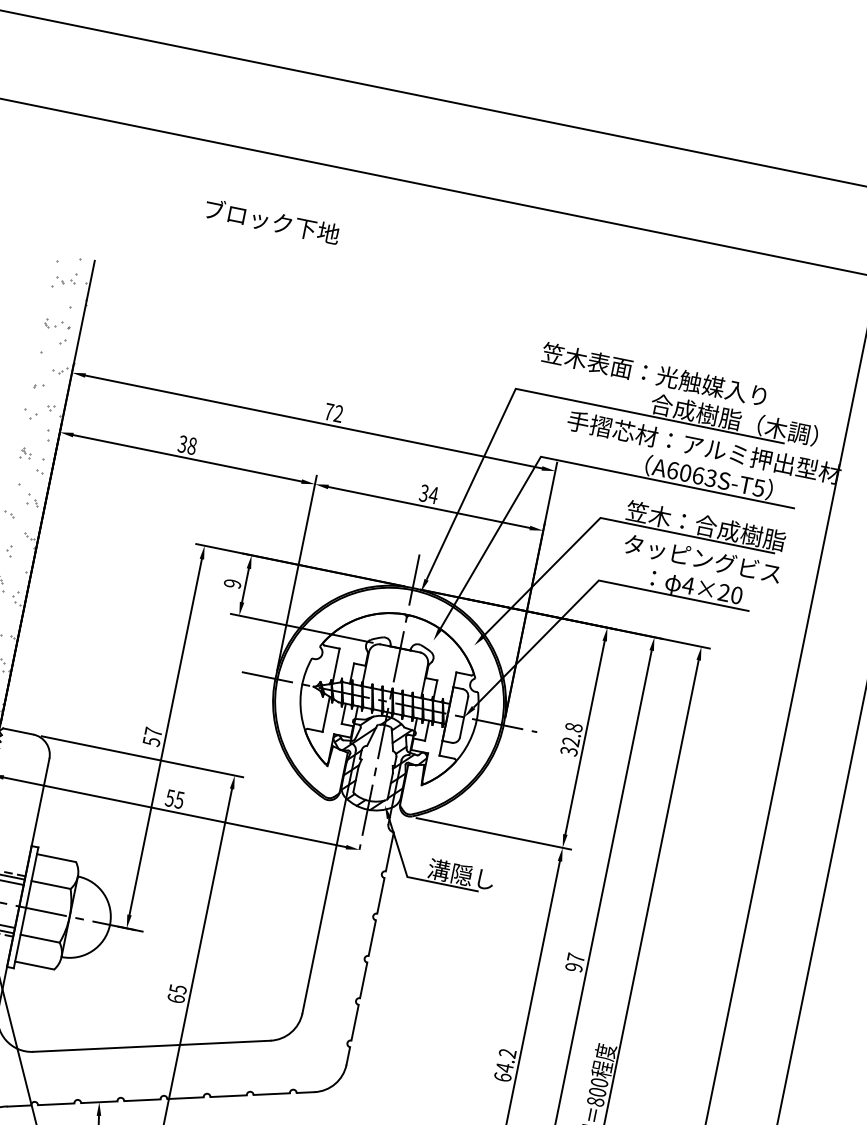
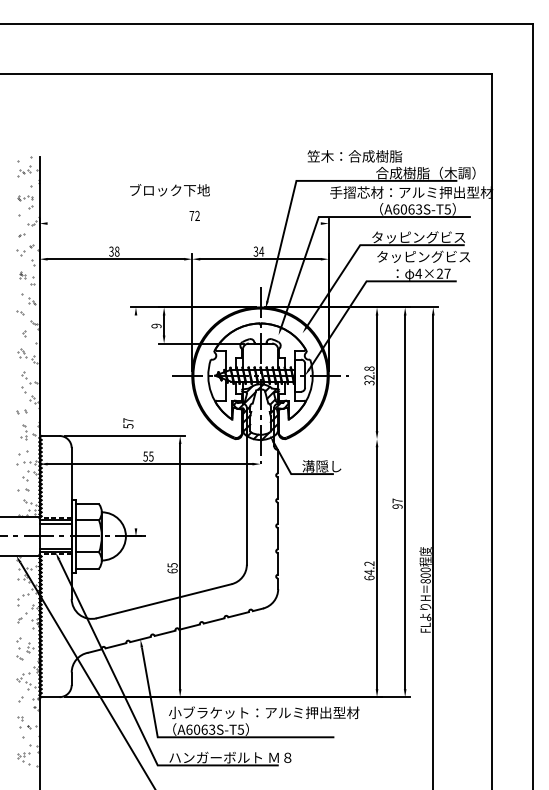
text: (271, 221) -> (169, 190), moved
text: (677, 379) -> (388, 156), 笠木表面：光触媒入り -> 笠木：合成樹脂
line: (312, 421) -> (183, 223), removed
text: (703, 525) -> (420, 237), 笠木：合成樹脂 -> タッピングビス
text: (736, 594) -> (447, 273), 4×20 -> 4×27
line: (165, 736) -> (135, 421), removed
line: (493, 834) -> (335, 439), removed

